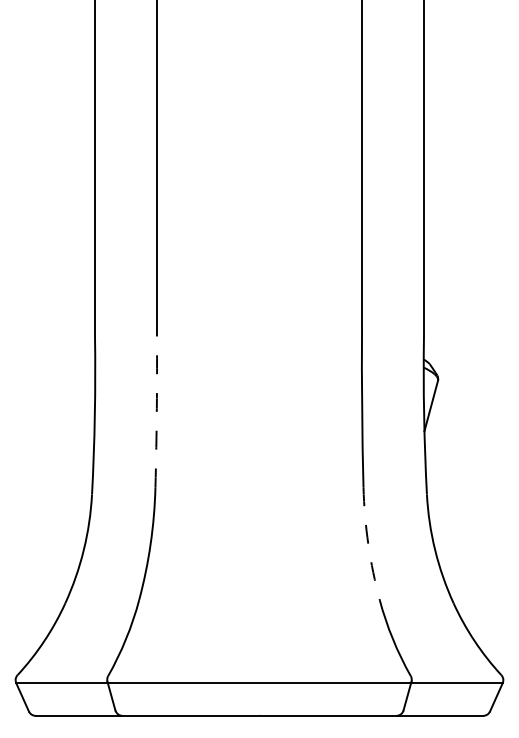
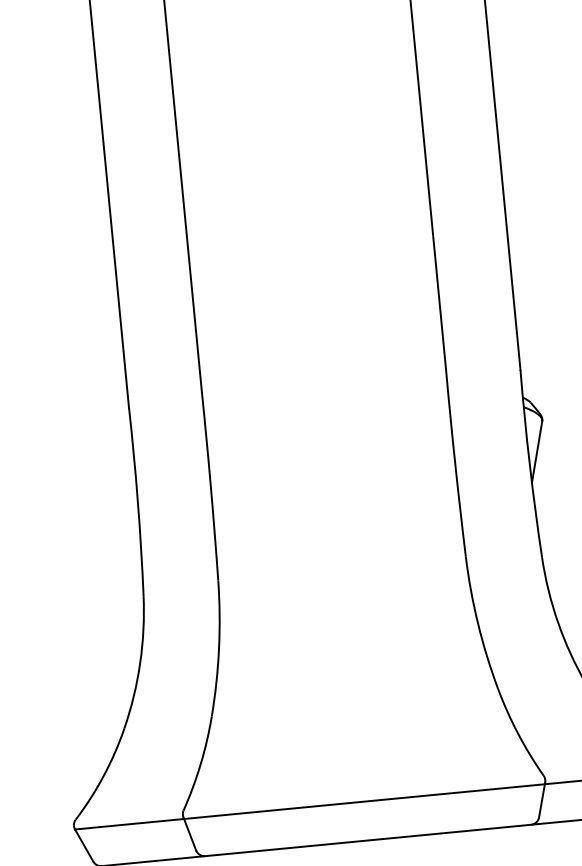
arc: (156, 408) -> (210, 486), dashed -> solid
arc: (368, 544) -> (478, 624), dashed -> solid

